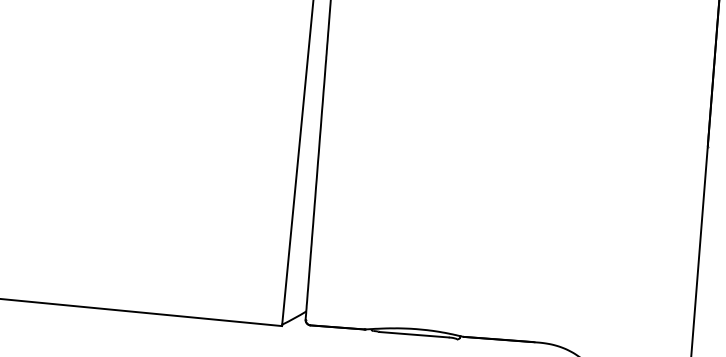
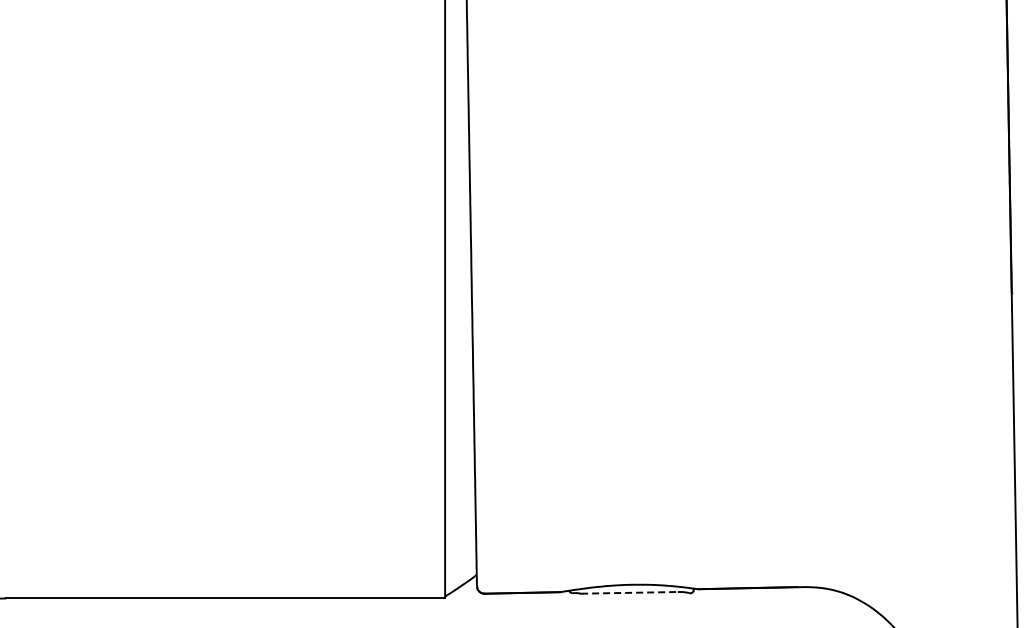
line: (414, 334) -> (629, 592), solid -> dashed

